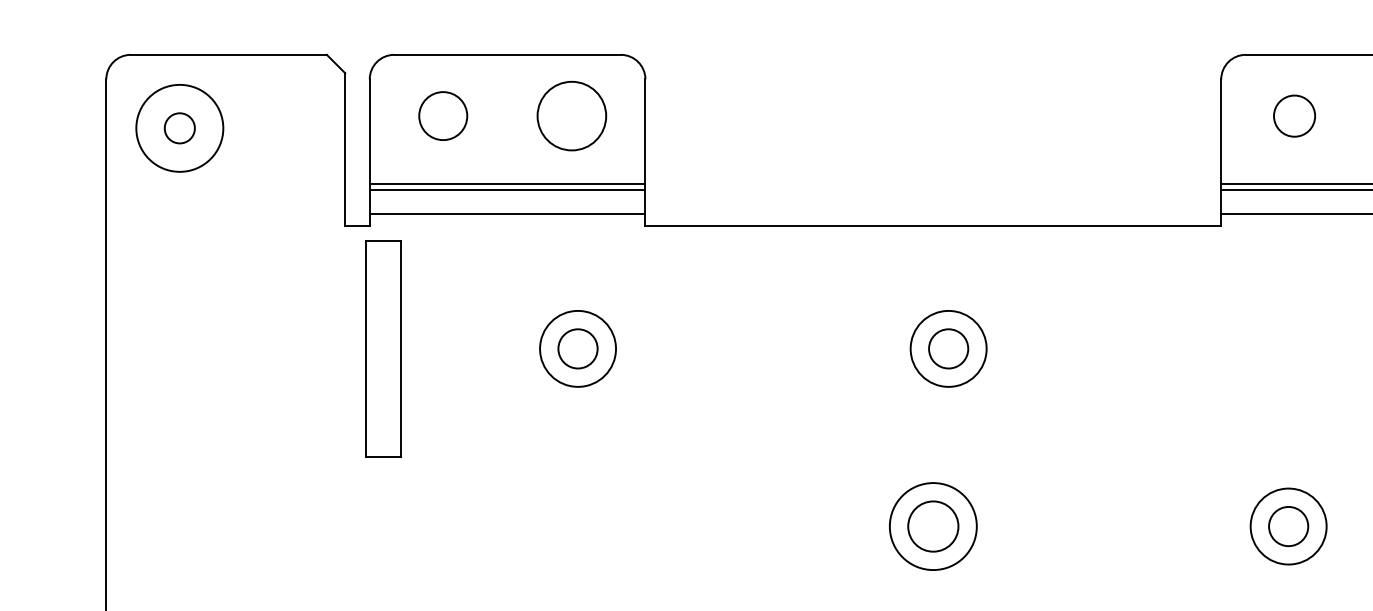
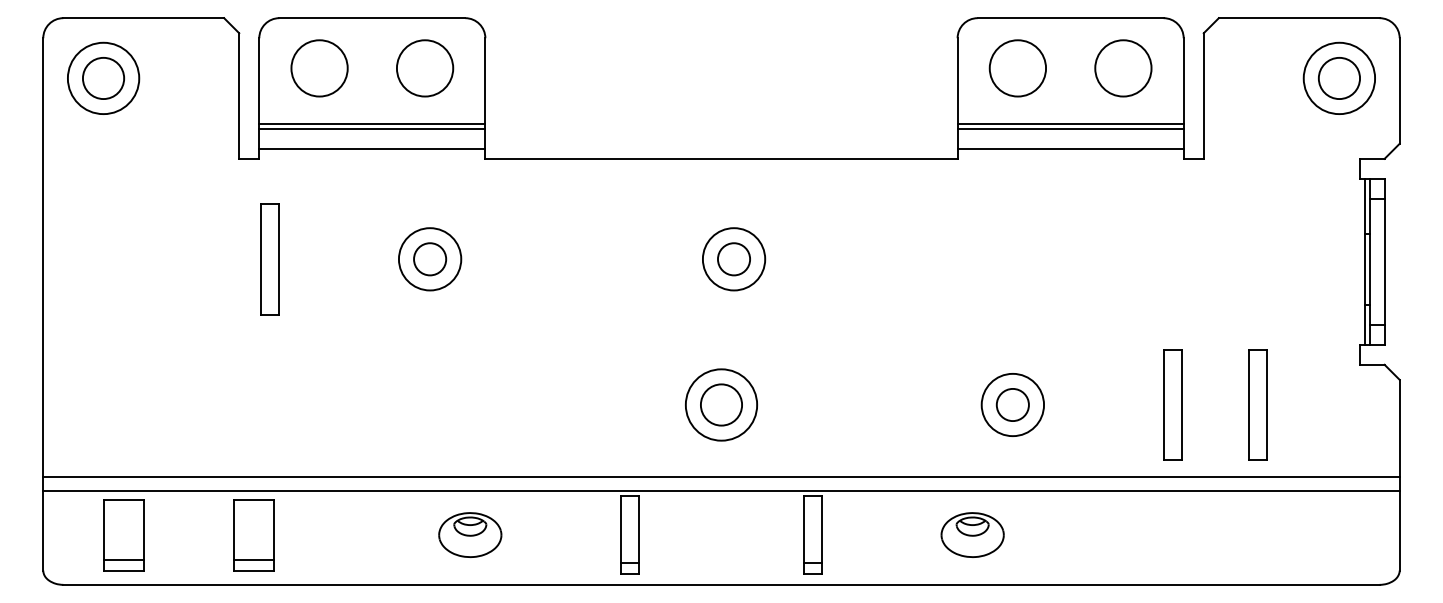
circle: (443, 116) -> (319, 68), size x1.43
circle: (1294, 116) -> (1017, 68), size x1.67
circle: (179, 128) -> (103, 78), size x1.67
part: (382, 349) -> (269, 259), size x0.62

